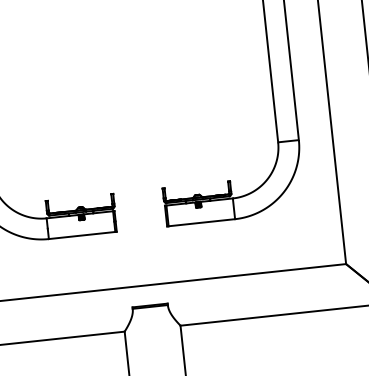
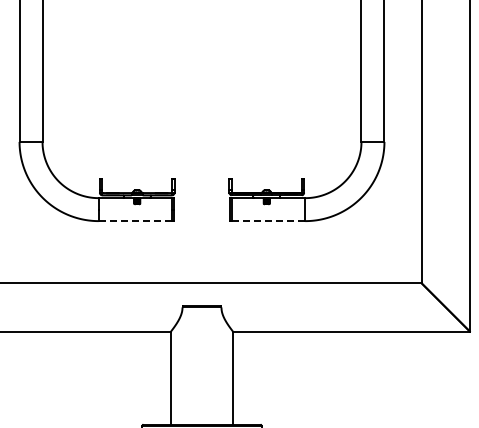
line: (201, 223) -> (268, 221), solid -> dashed
line: (82, 235) -> (135, 221), solid -> dashed

